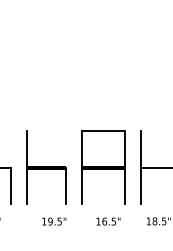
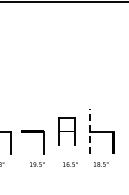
line: (26, 167) -> (20, 131), removed
part: (102, 167) -> (66, 131), size x0.6
line: (139, 167) -> (89, 131), solid -> dashed

